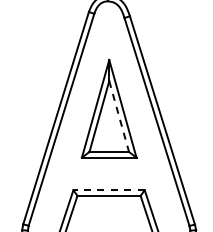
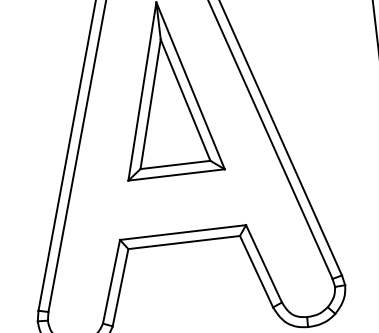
line: (119, 116) -> (186, 100), dashed -> solid
line: (109, 190) -> (183, 232), dashed -> solid

